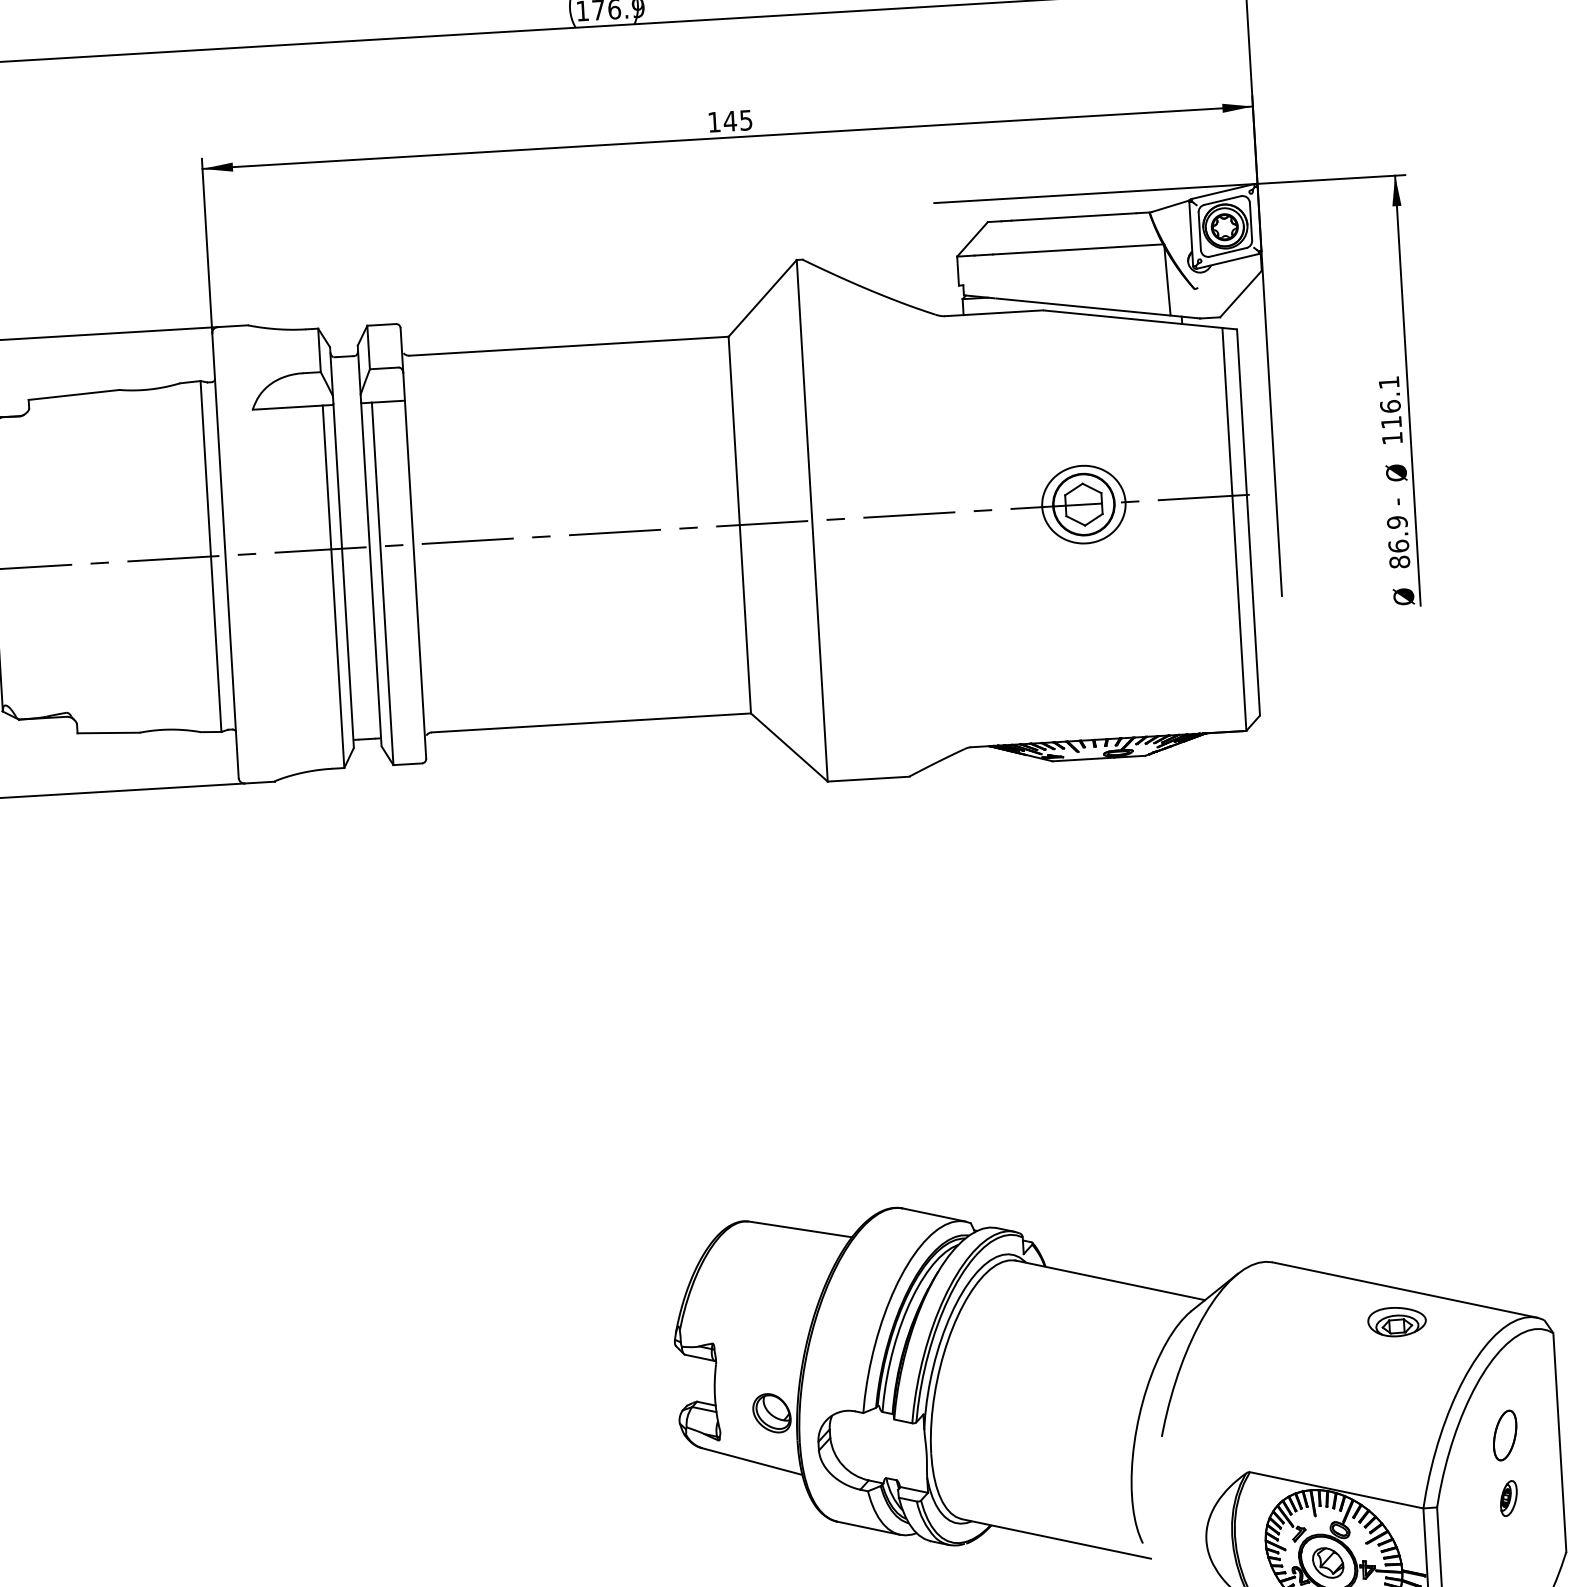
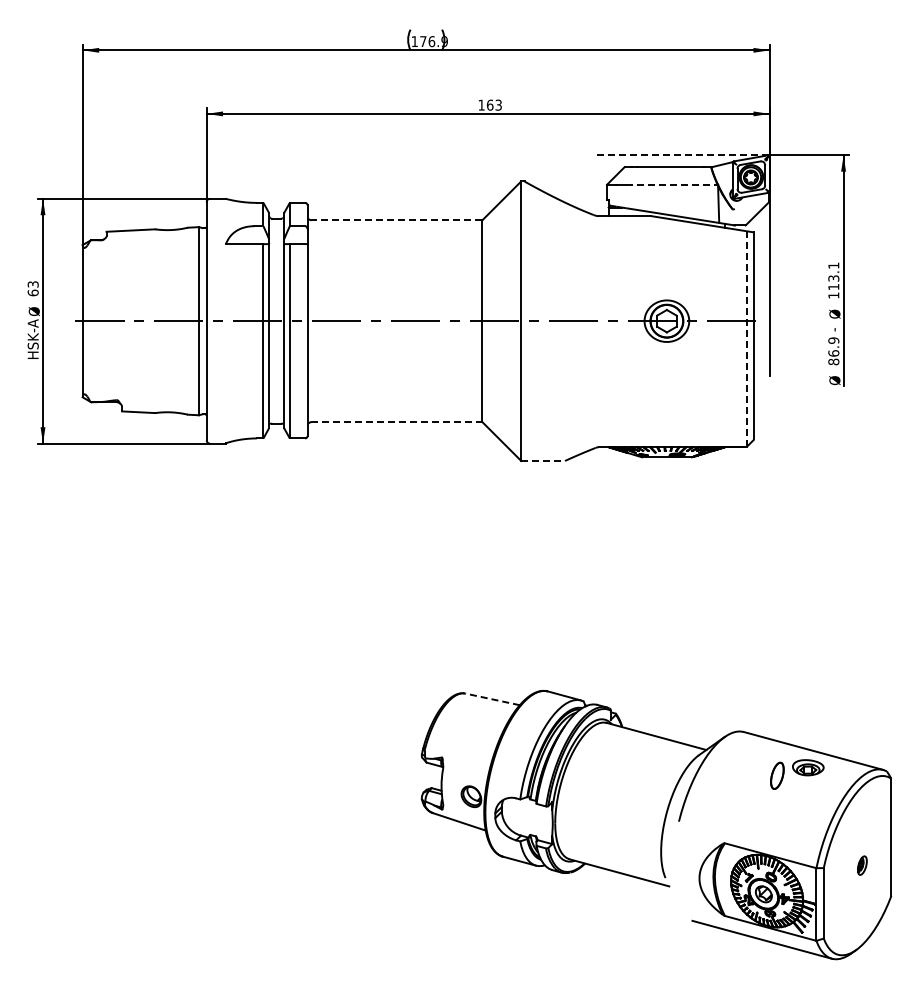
text: (736, 119) -> (493, 104), 145 -> 163
line: (1096, 193) -> (683, 155), solid -> dashed
line: (1079, 249) -> (672, 184), solid -> dashed
line: (568, 346) -> (396, 220), solid -> dashed
text: (1389, 406) -> (833, 278), 116.1 -> 113.1
line: (1234, 529) -> (746, 339), solid -> dashed
line: (590, 723) -> (396, 422), solid -> dashed
line: (869, 780) -> (543, 461), solid -> dashed
line: (800, 1229) -> (492, 699), solid -> dashed
part: (1505, 1434) -> (777, 775), moved

